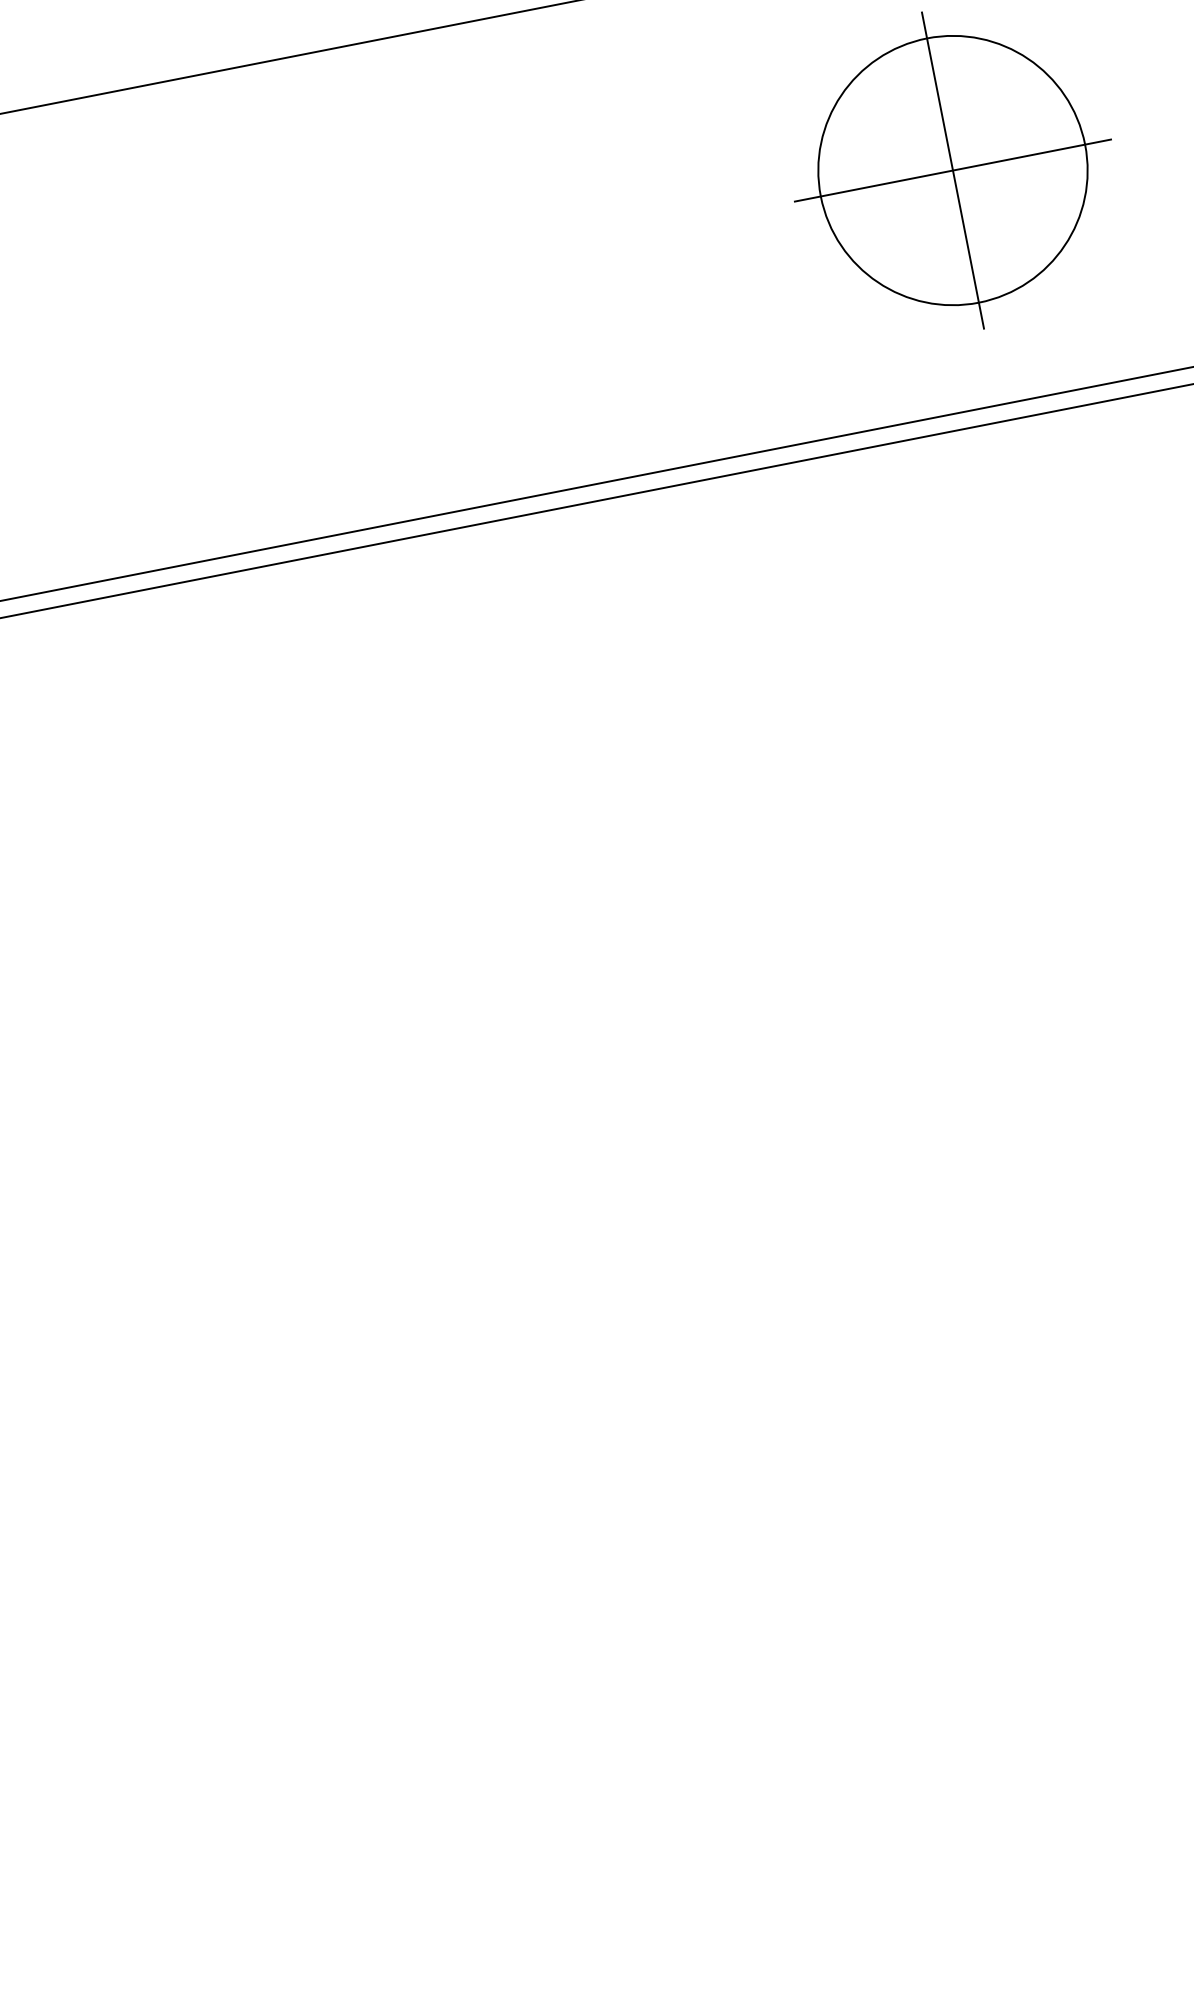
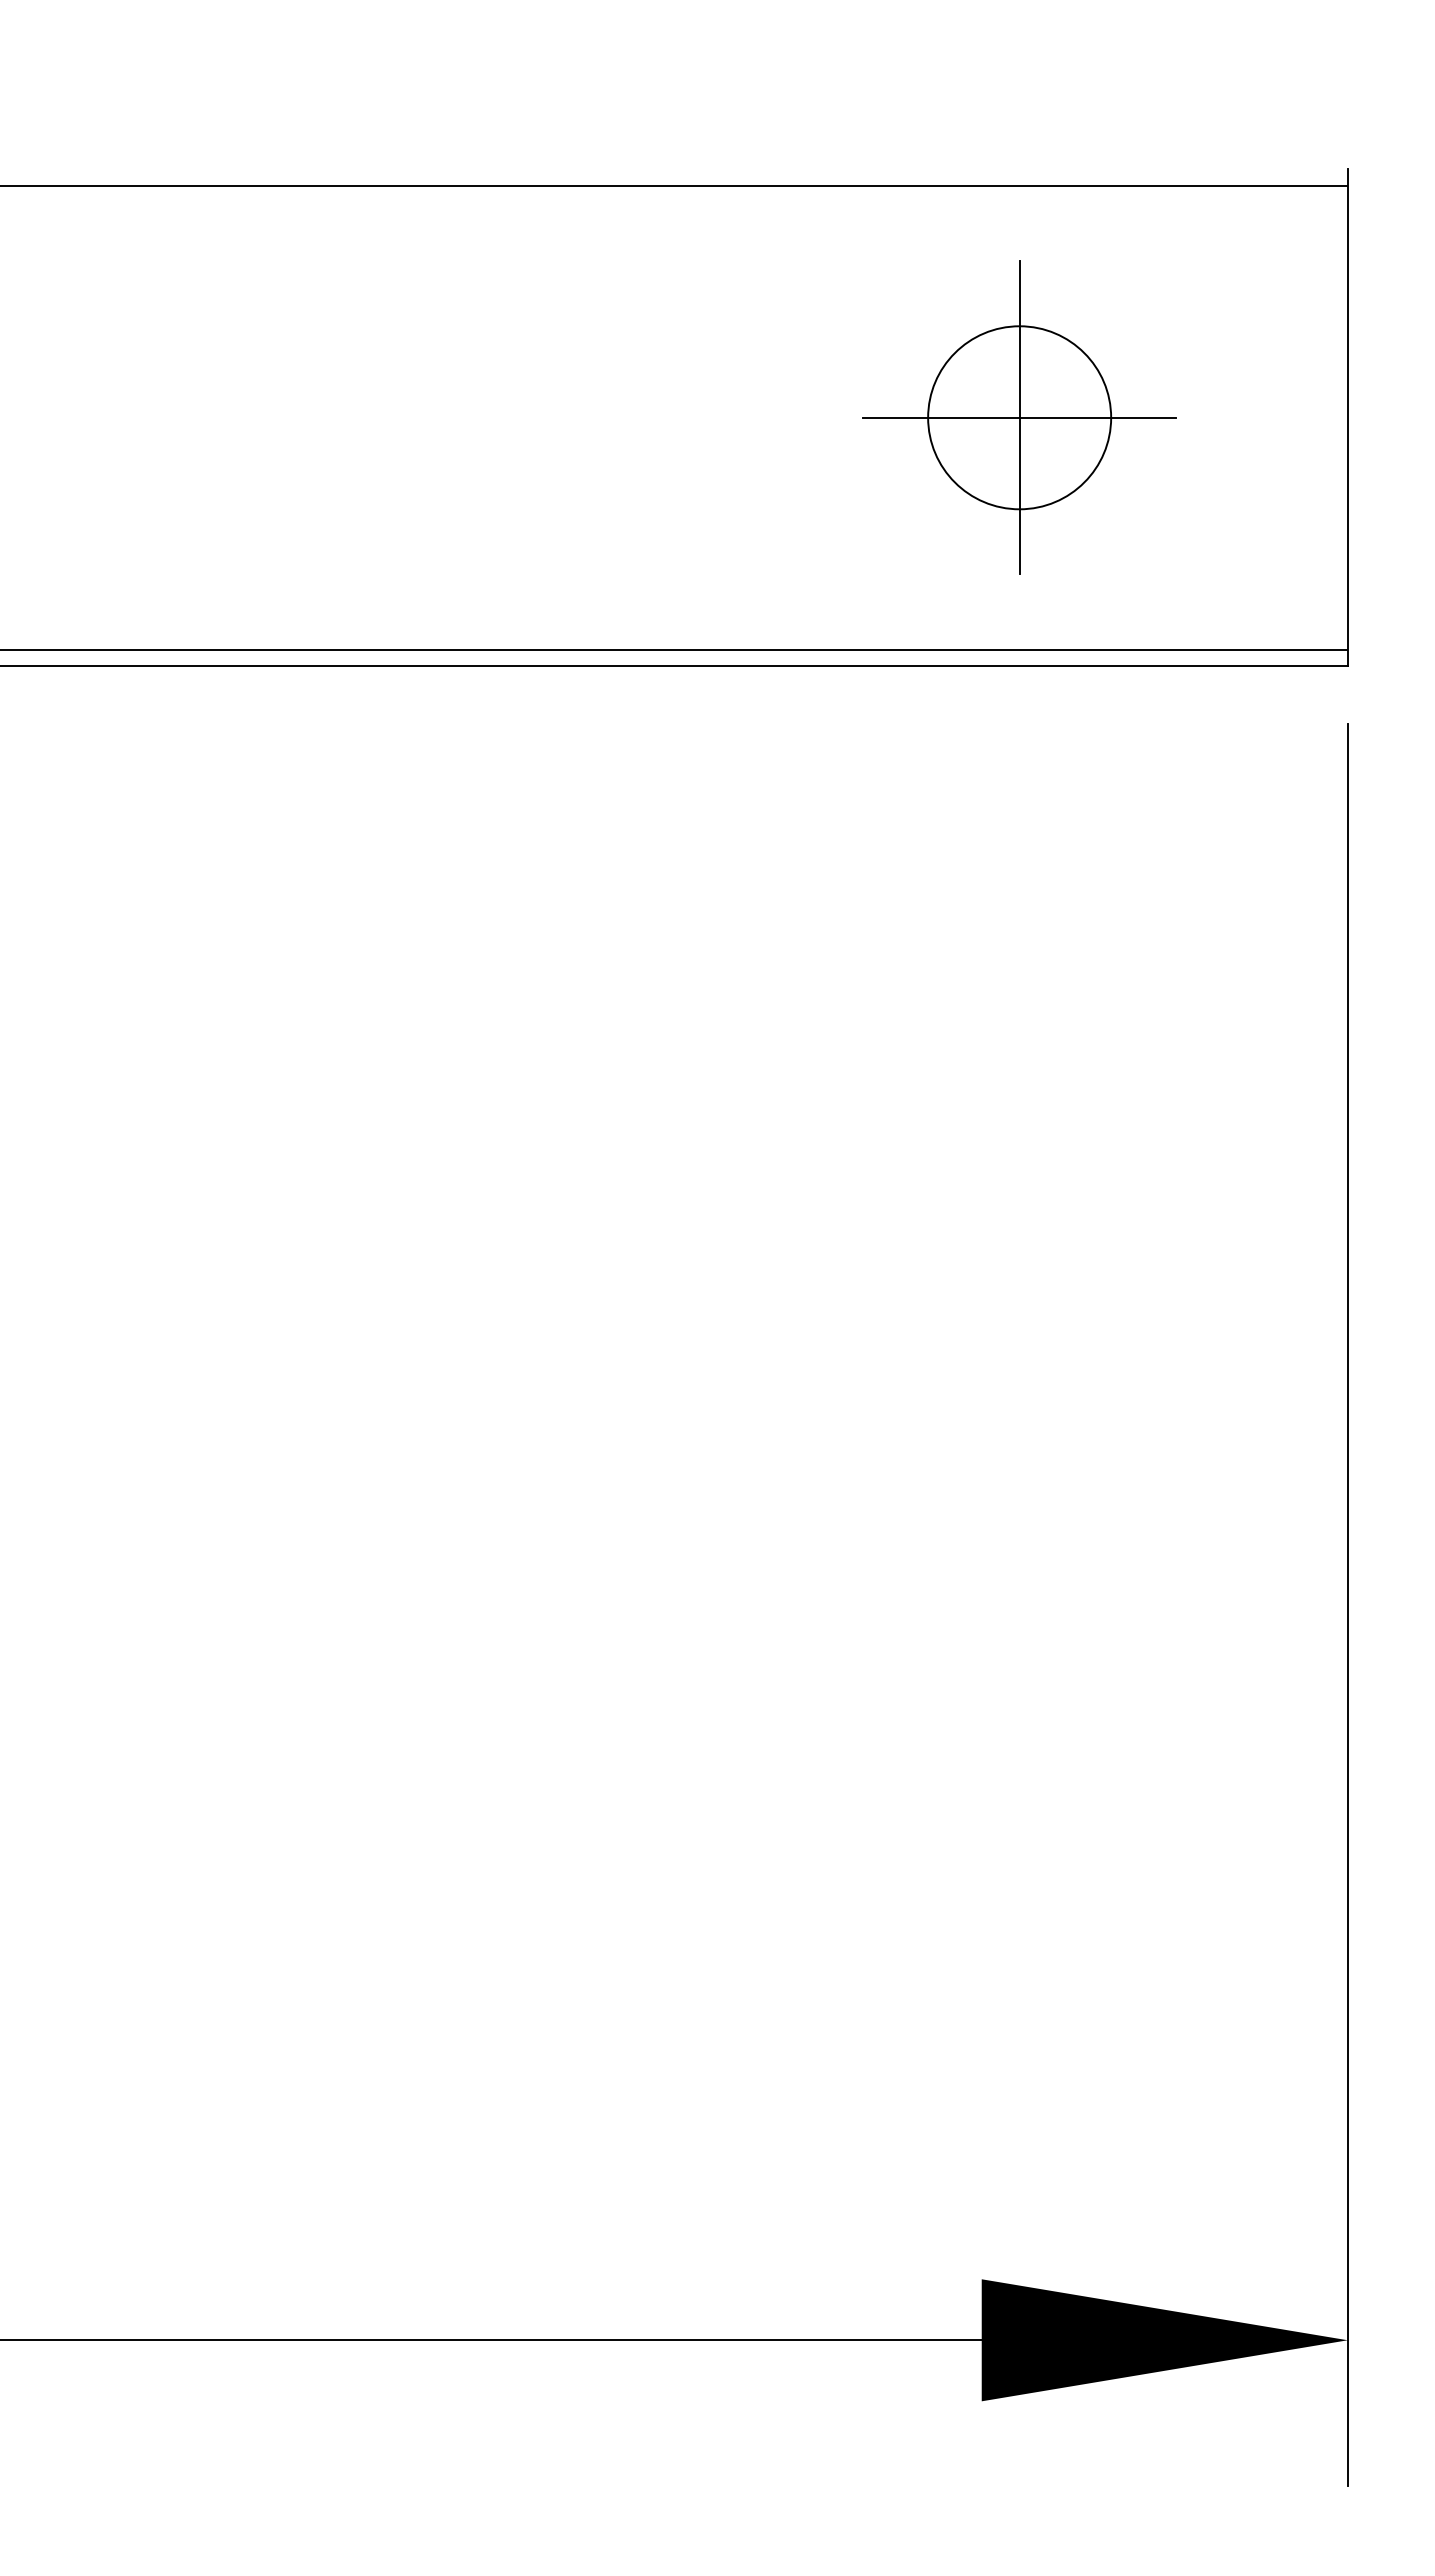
circle: (952, 170) -> (1019, 417), size x0.7

